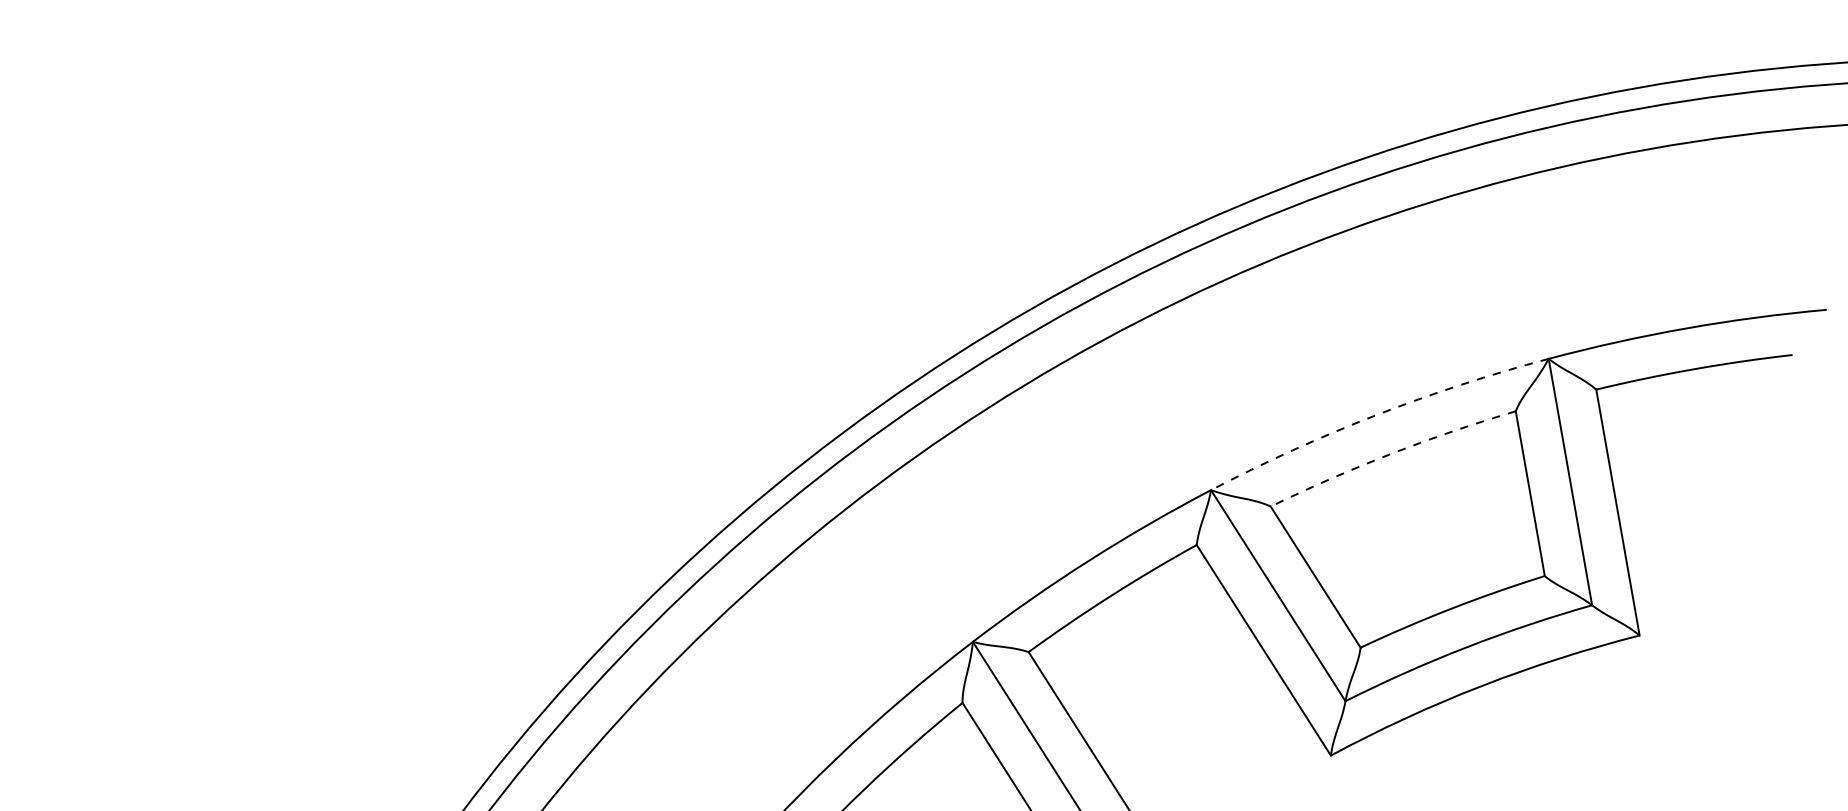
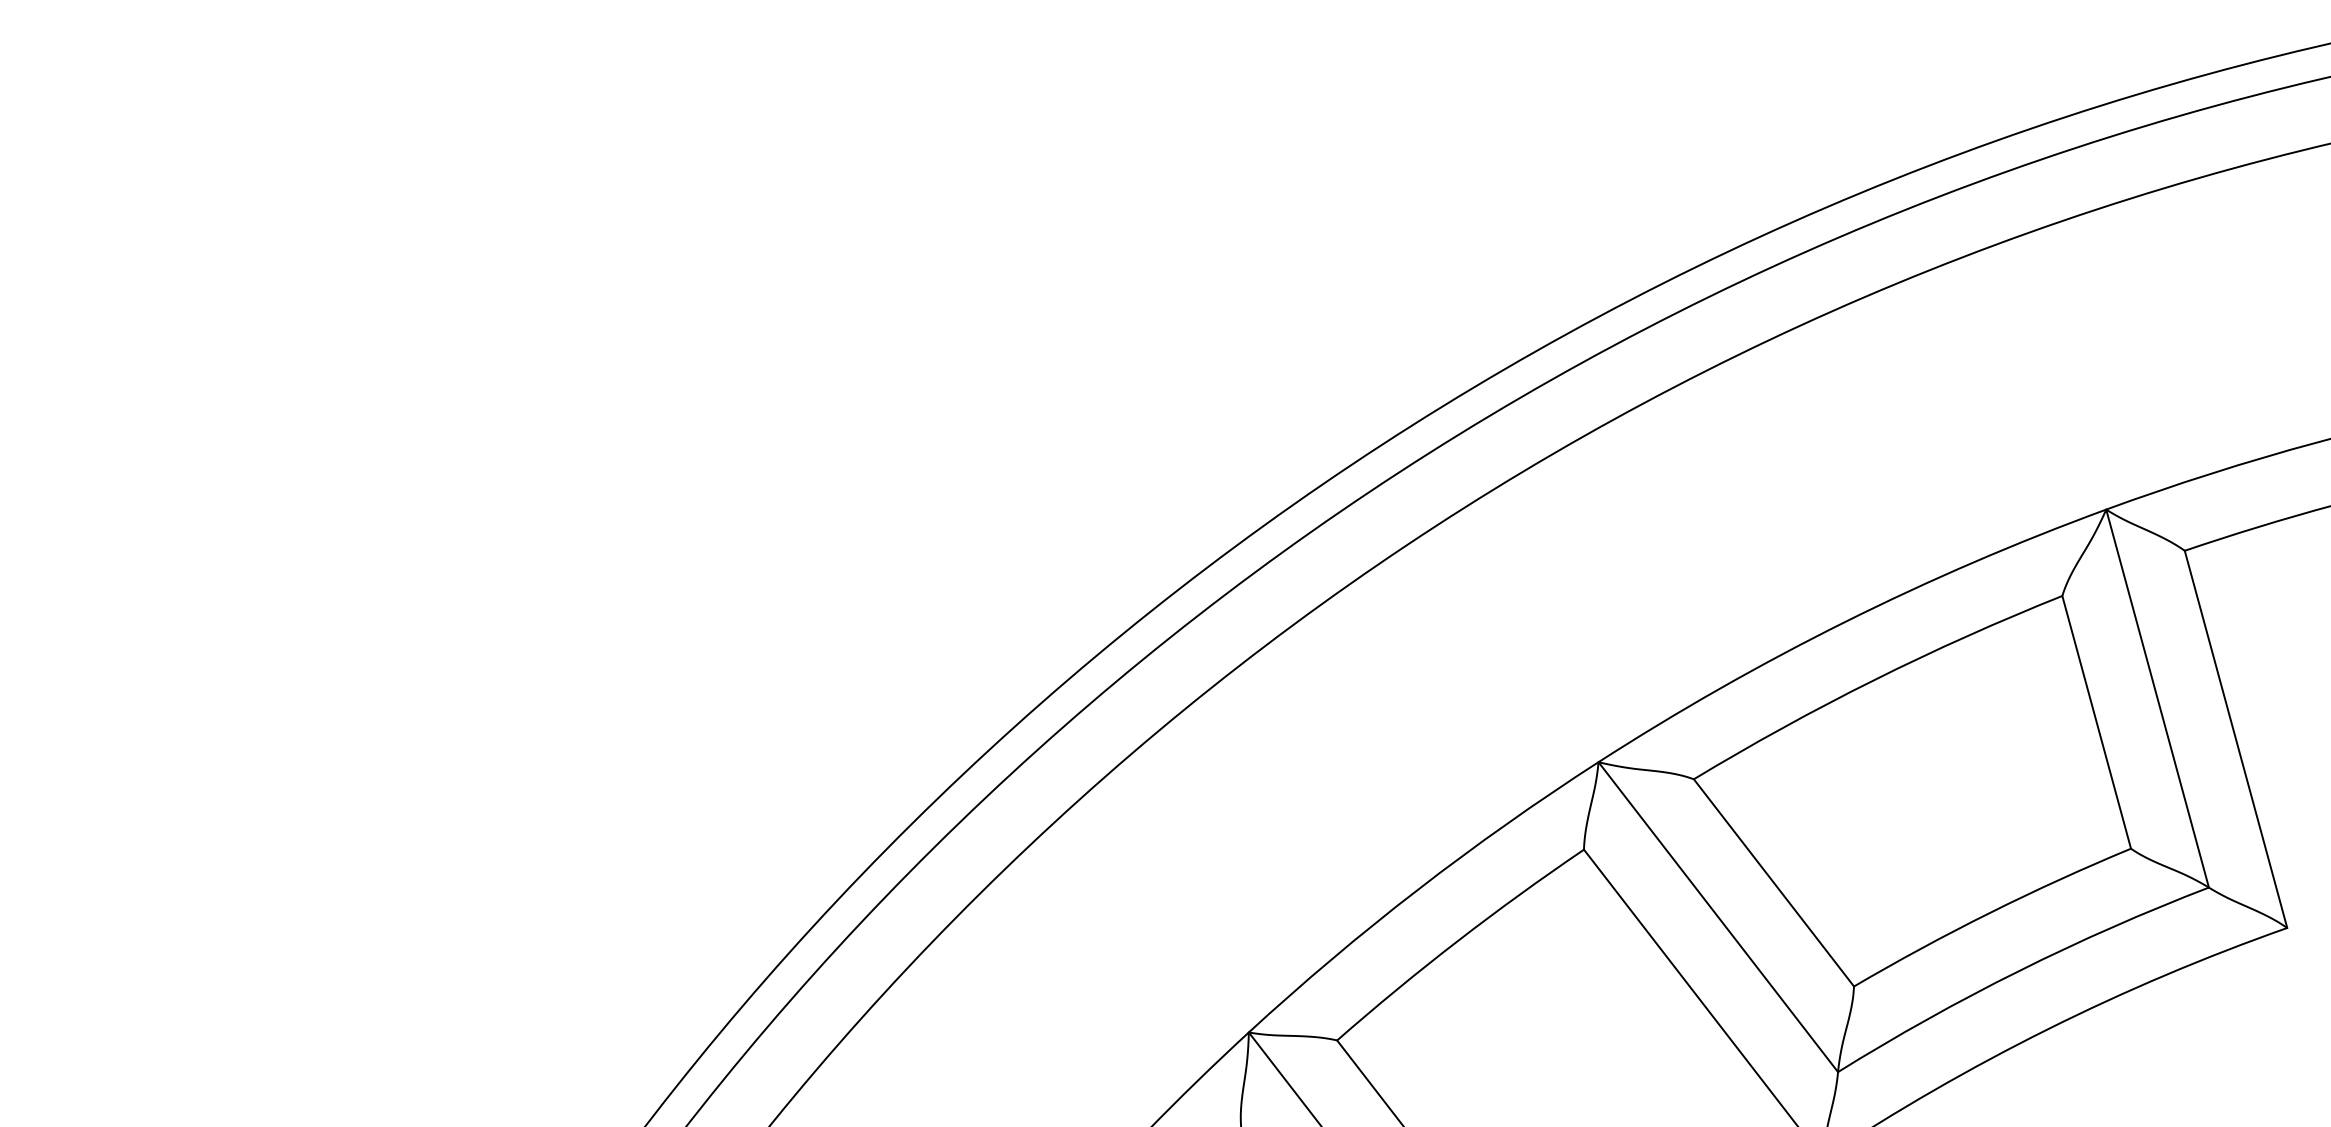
arc: (1376, 415) -> (1845, 622), dashed -> solid
arc: (1391, 453) -> (1874, 679), dashed -> solid

